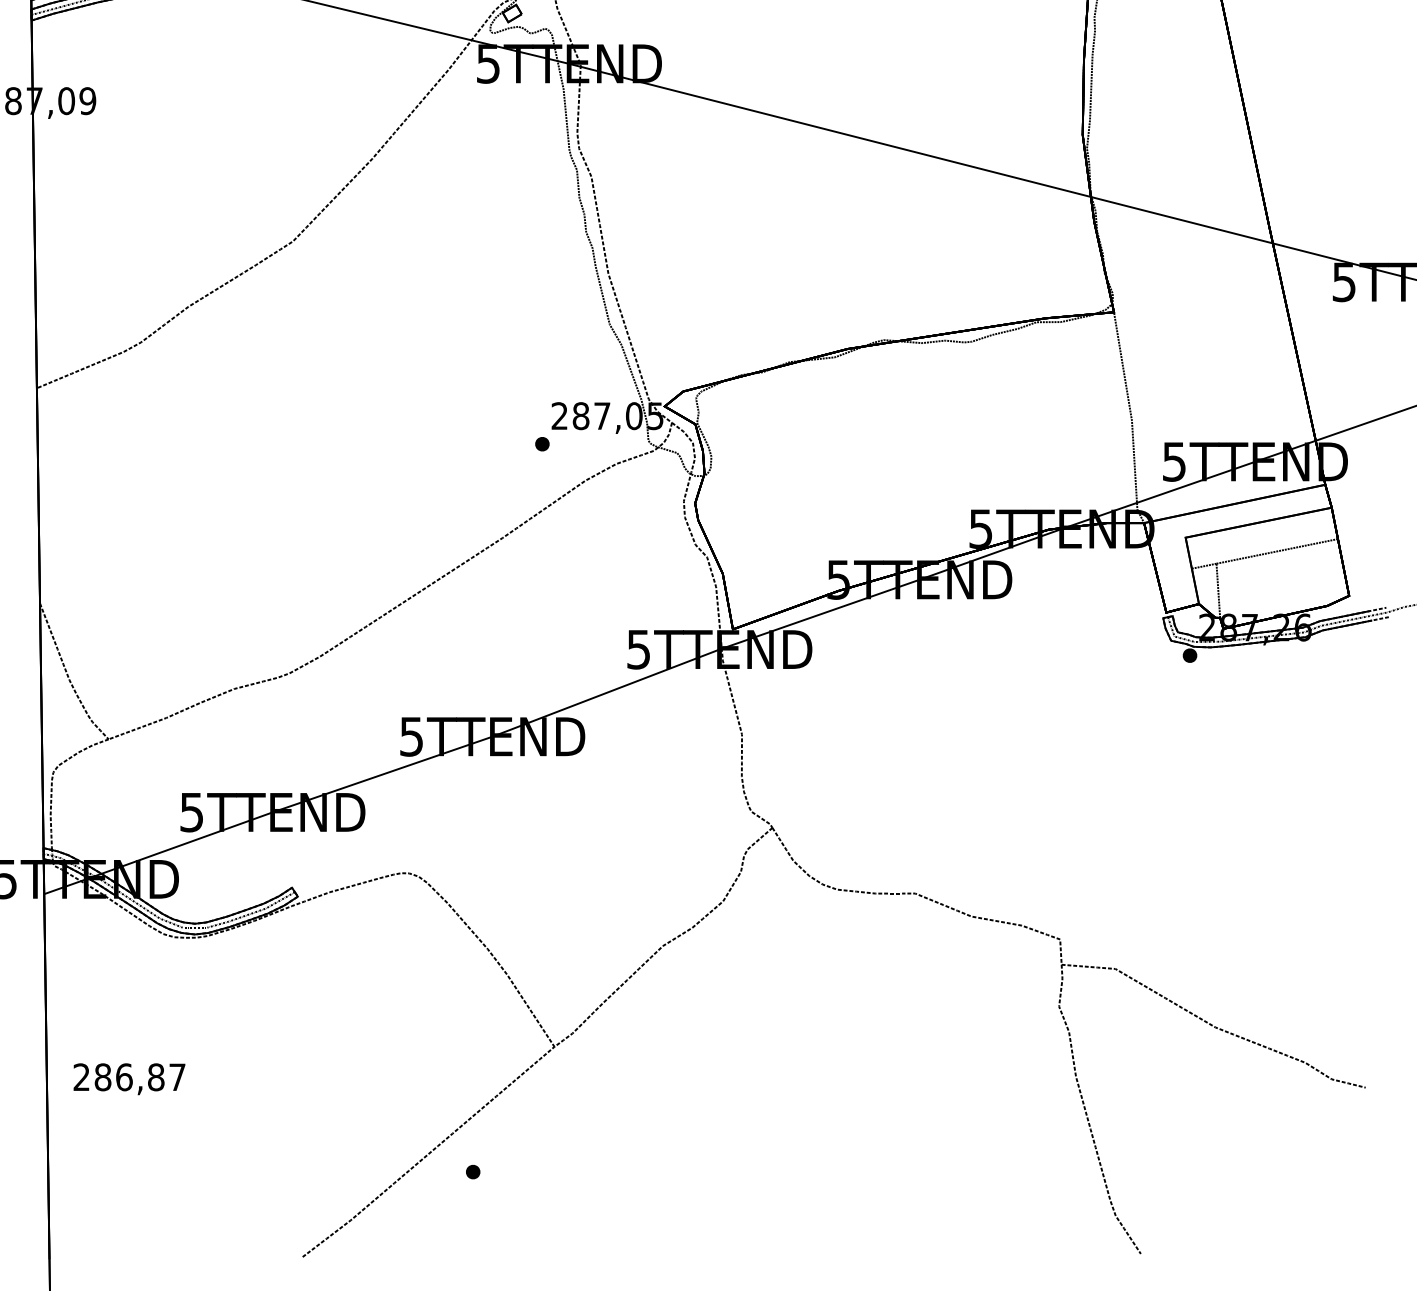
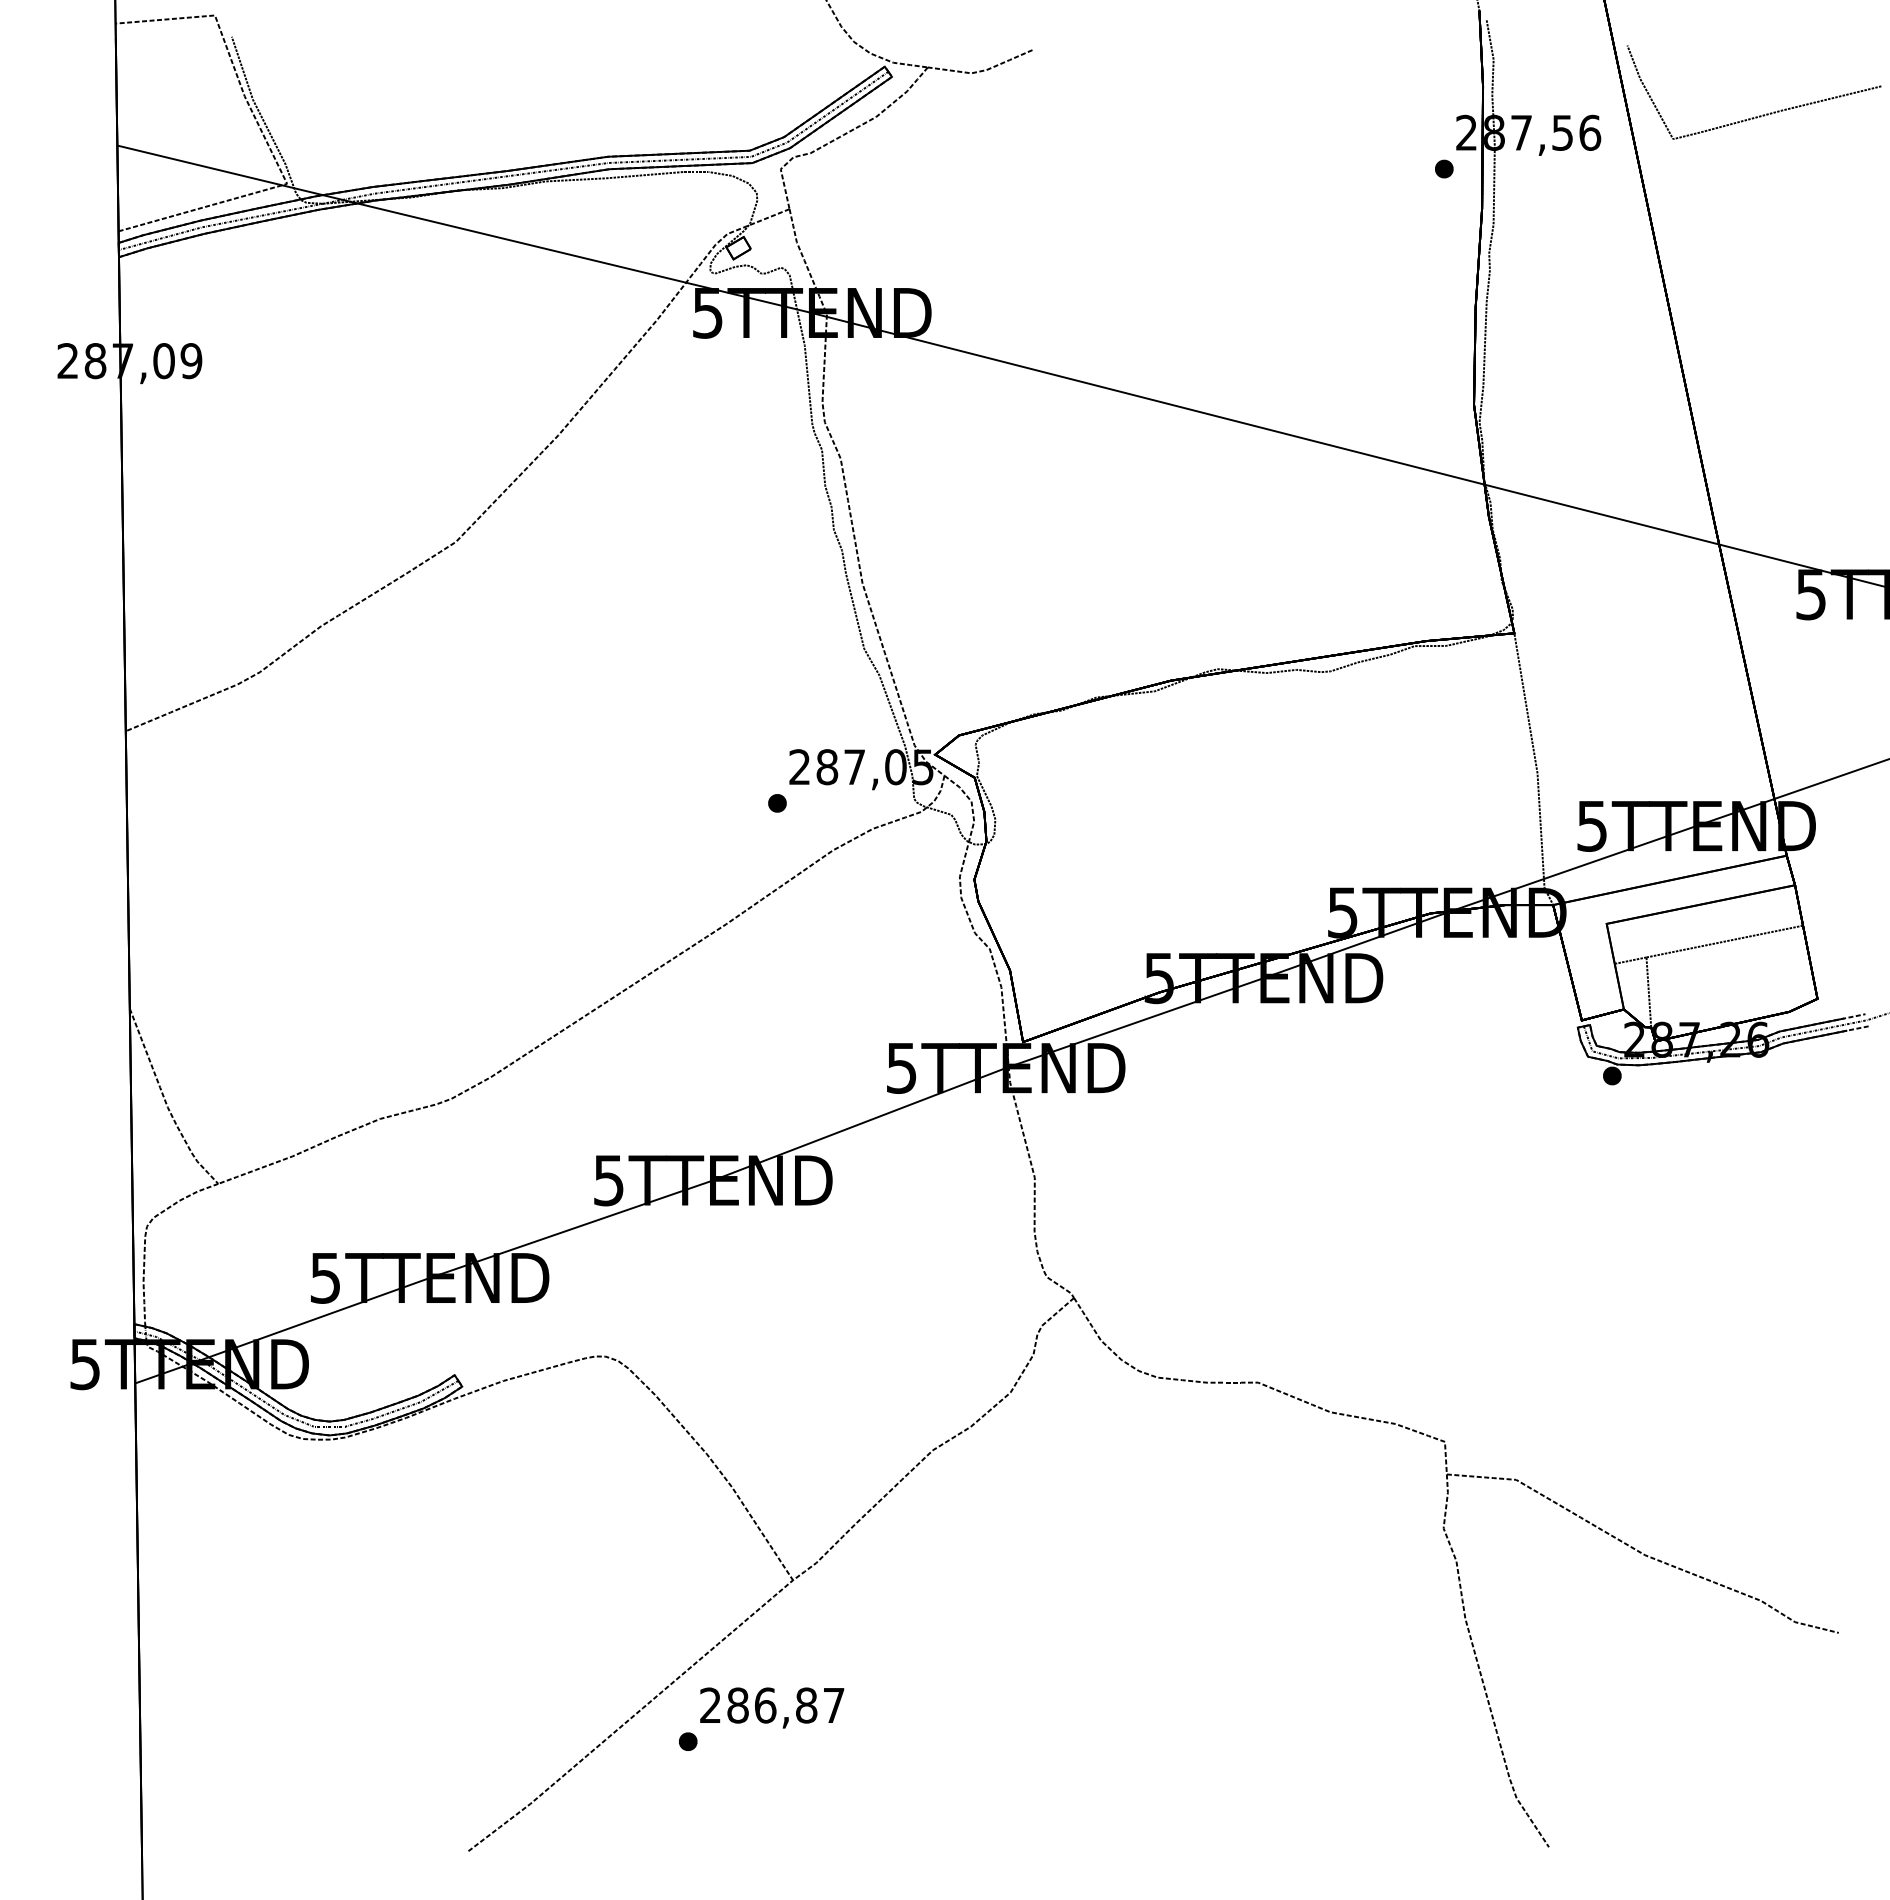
text: (129, 1078) -> (772, 1707), moved

